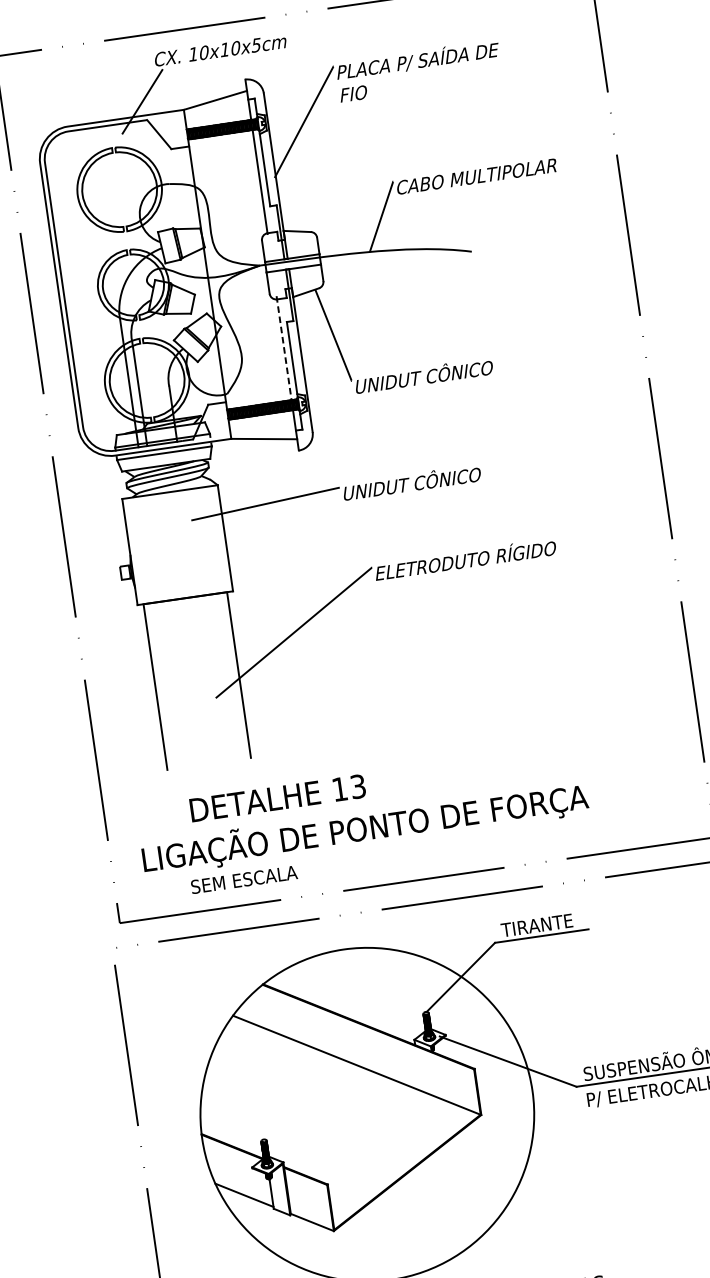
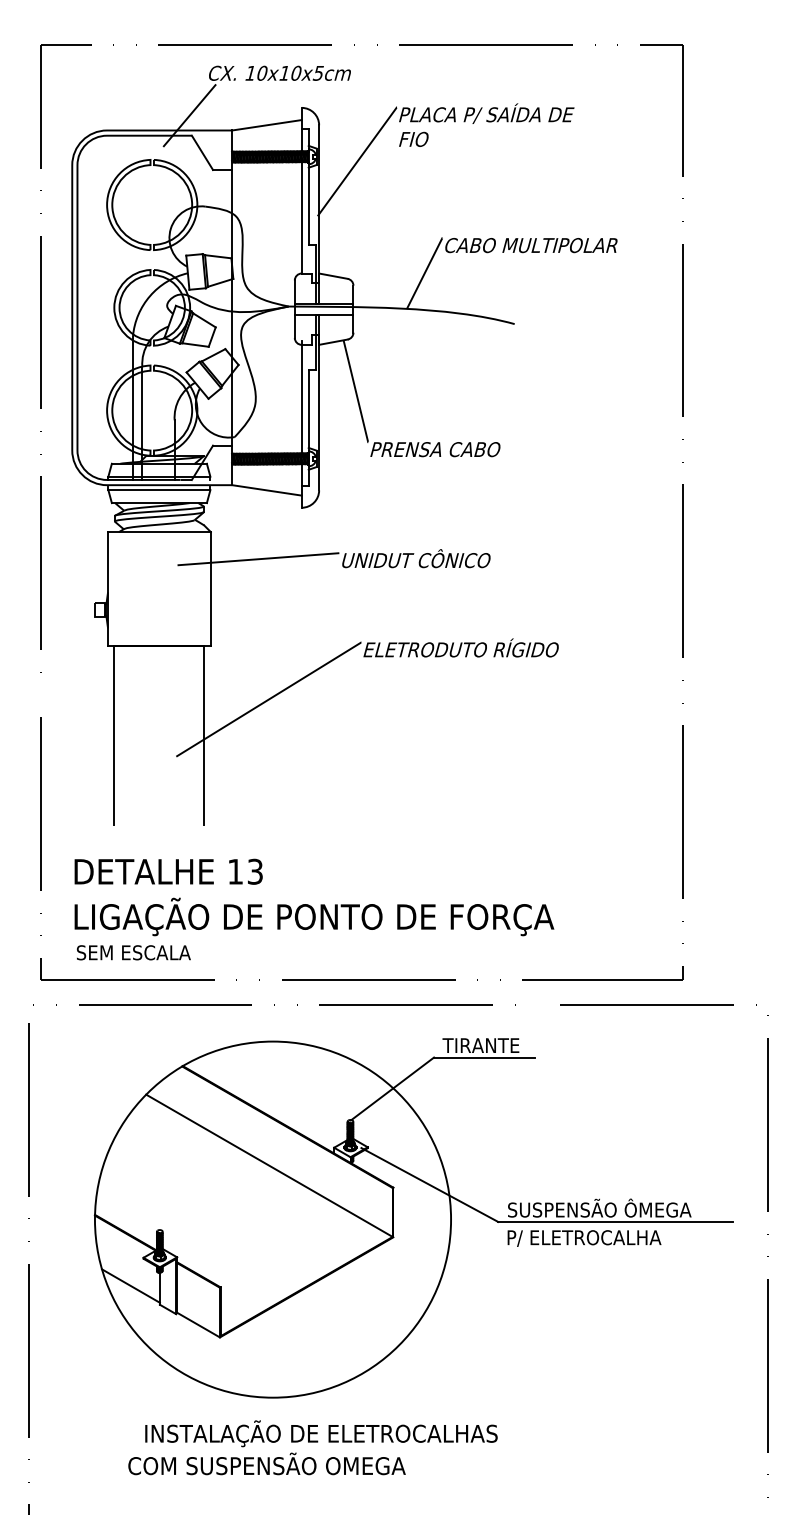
line: (283, 348) -> (301, 397), dashed -> solid
text: (423, 375) -> (444, 447), UNIDUT CÔNICO -> PRENSA CABO
text: (277, 798) -> (168, 871), moved
text: (243, 879) -> (133, 952), moved

